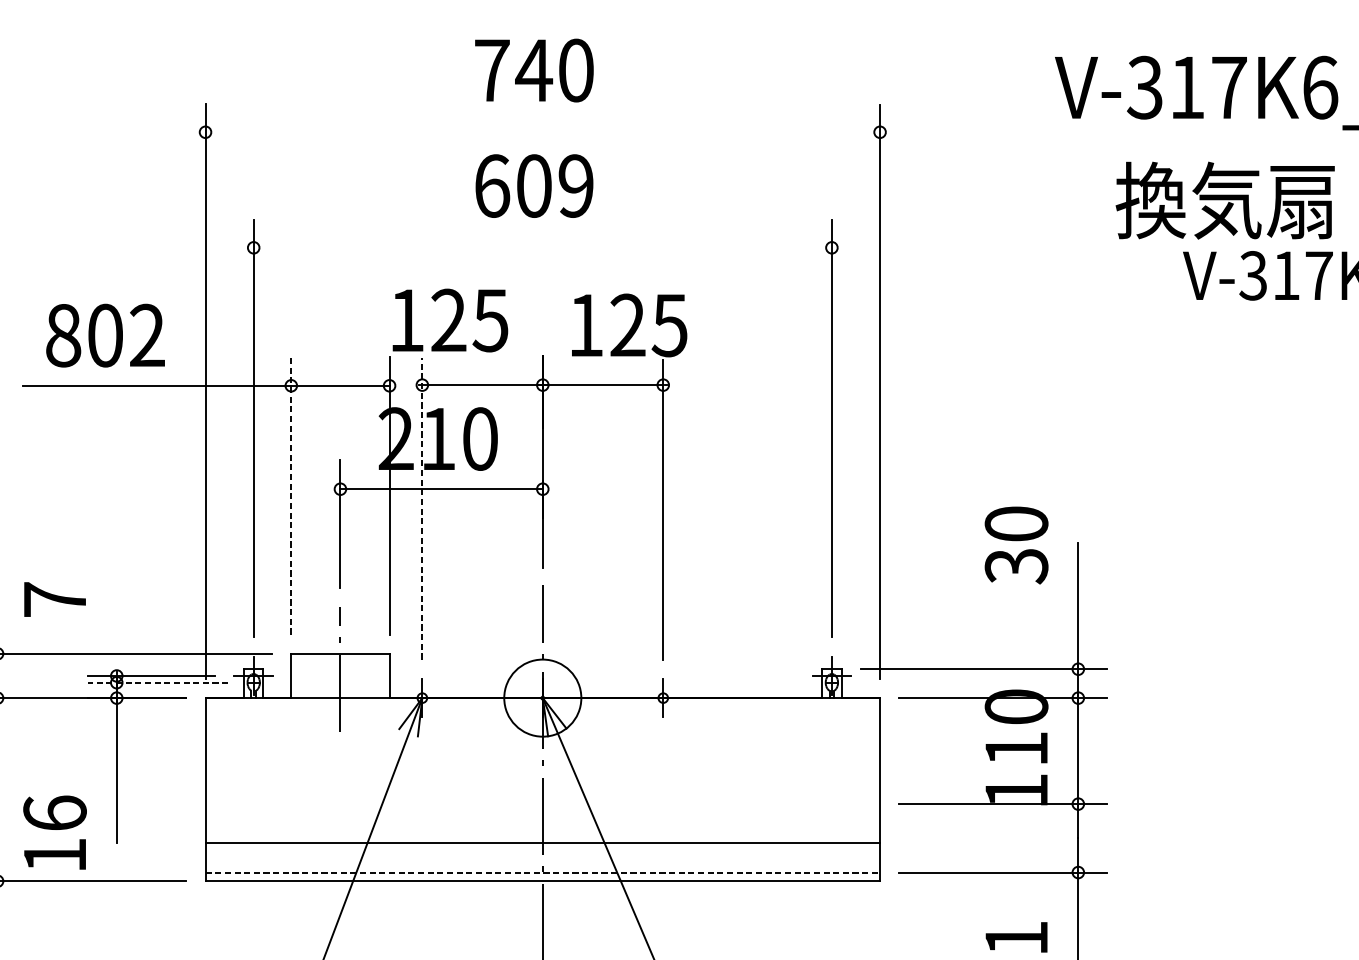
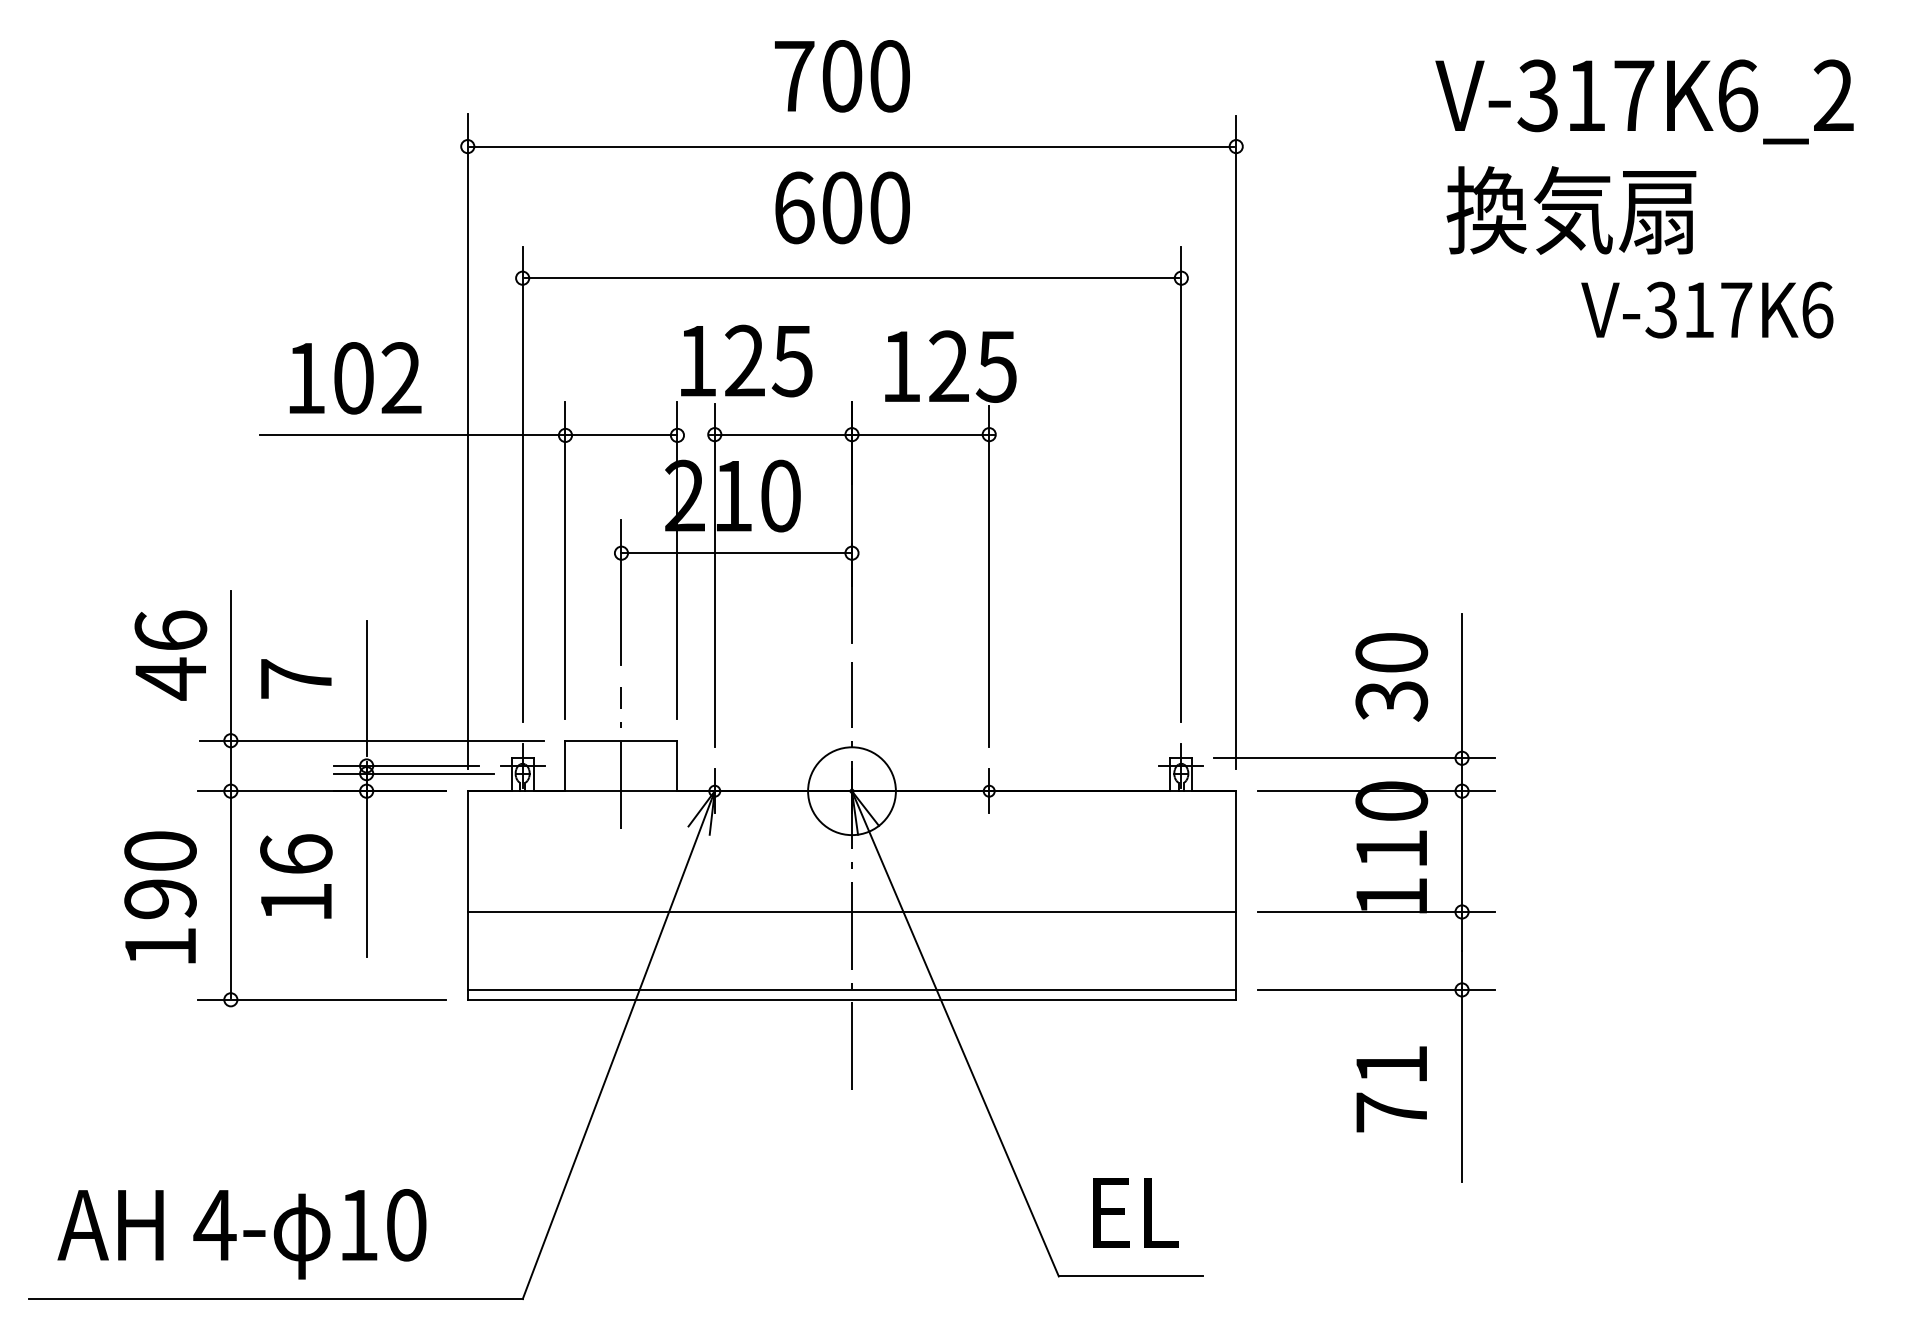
text: (533, 70) -> (841, 76), 740 -> 700
line: (542, 132) -> (851, 146), added
text: (575, 185) -> (889, 207), 609 -> 600
text: (1225, 200) -> (1571, 210), moved
line: (542, 248) -> (851, 278), added
text: (63, 335) -> (306, 378), 802 -> 102
line: (291, 495) -> (565, 560), dashed -> solid
line: (422, 508) -> (714, 575), dashed -> solid
text: (1016, 545) -> (1391, 677), moved
line: (116, 607) -> (366, 688), added
line: (157, 682) -> (413, 773), dashed -> solid
text: (55, 832) -> (296, 876), moved
line: (542, 842) -> (851, 911), moved
line: (543, 872) -> (852, 989), dashed -> solid

